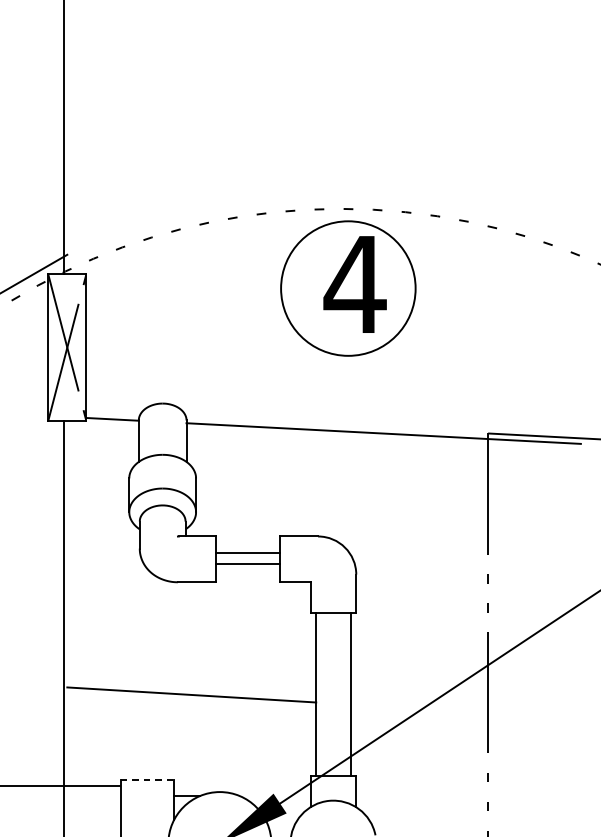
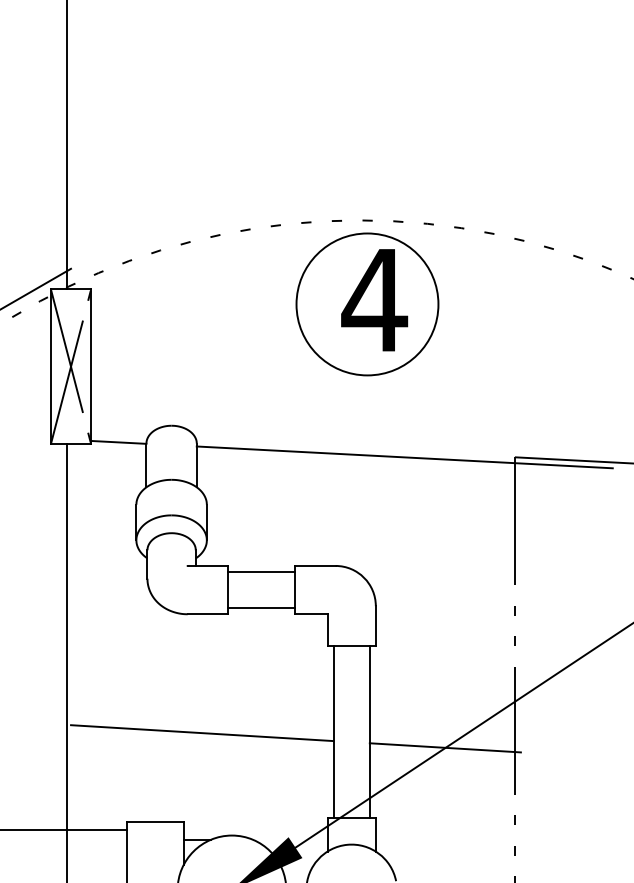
line: (247, 553) -> (261, 608), moved
line: (247, 563) -> (261, 571), moved
line: (421, 708) -> (444, 747), added
line: (148, 779) -> (156, 822), dashed -> solid

